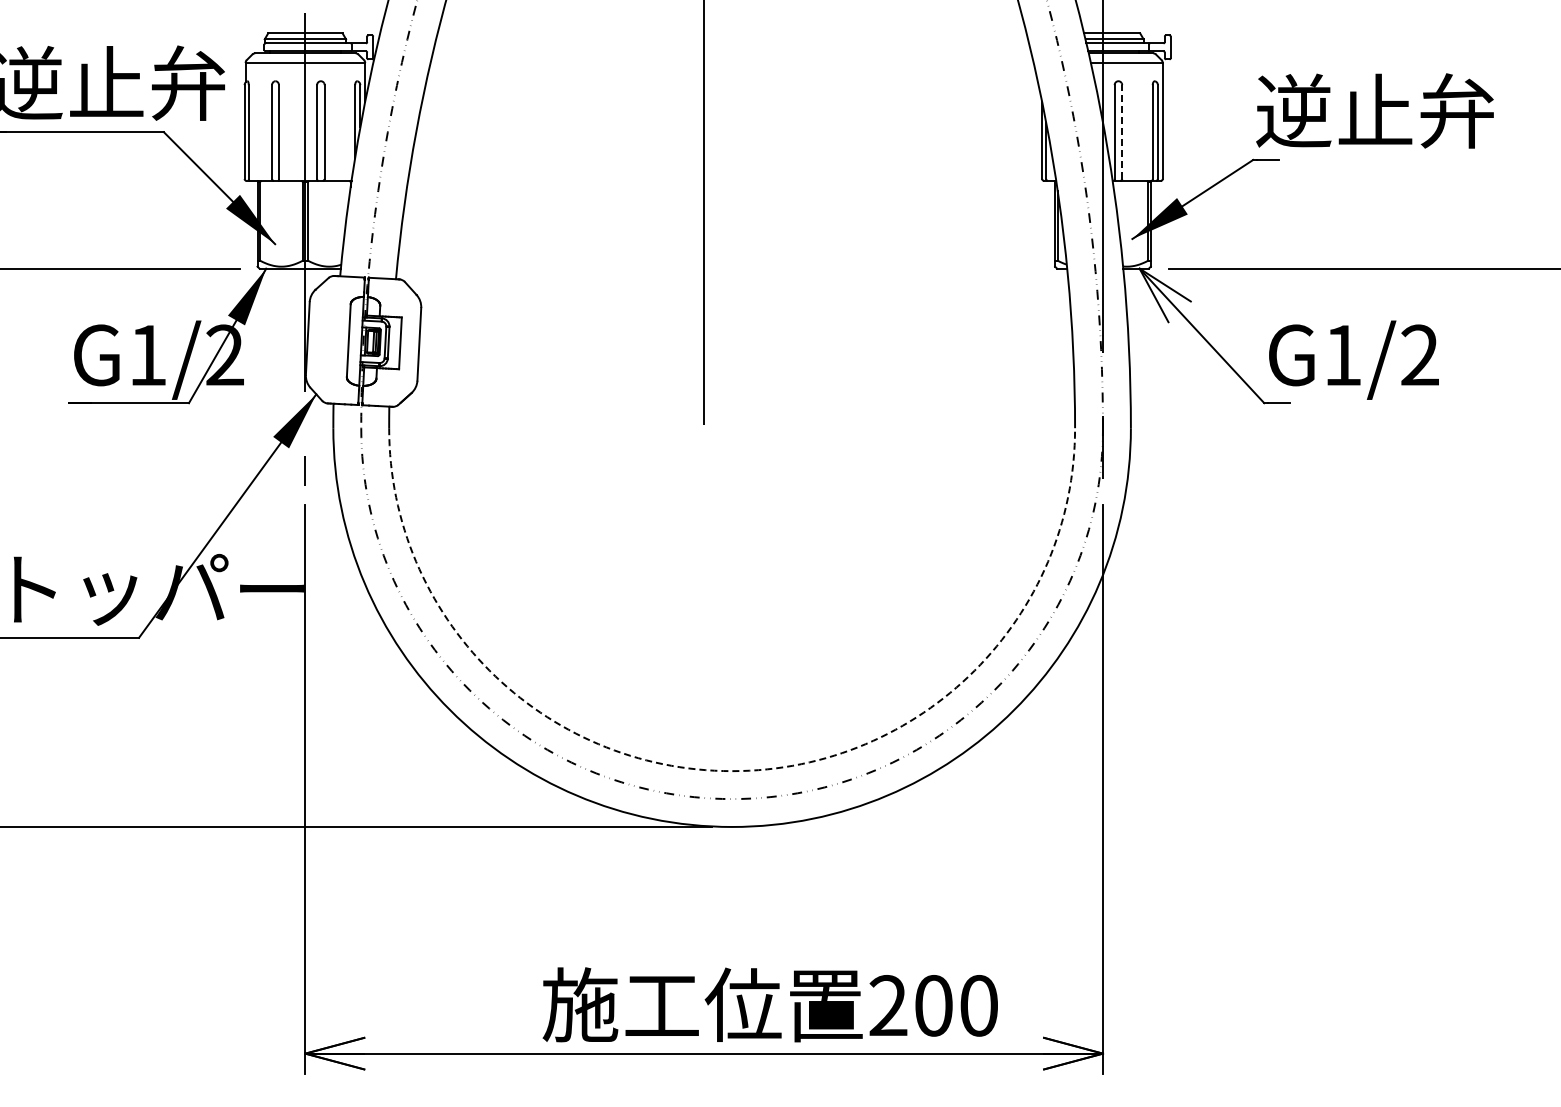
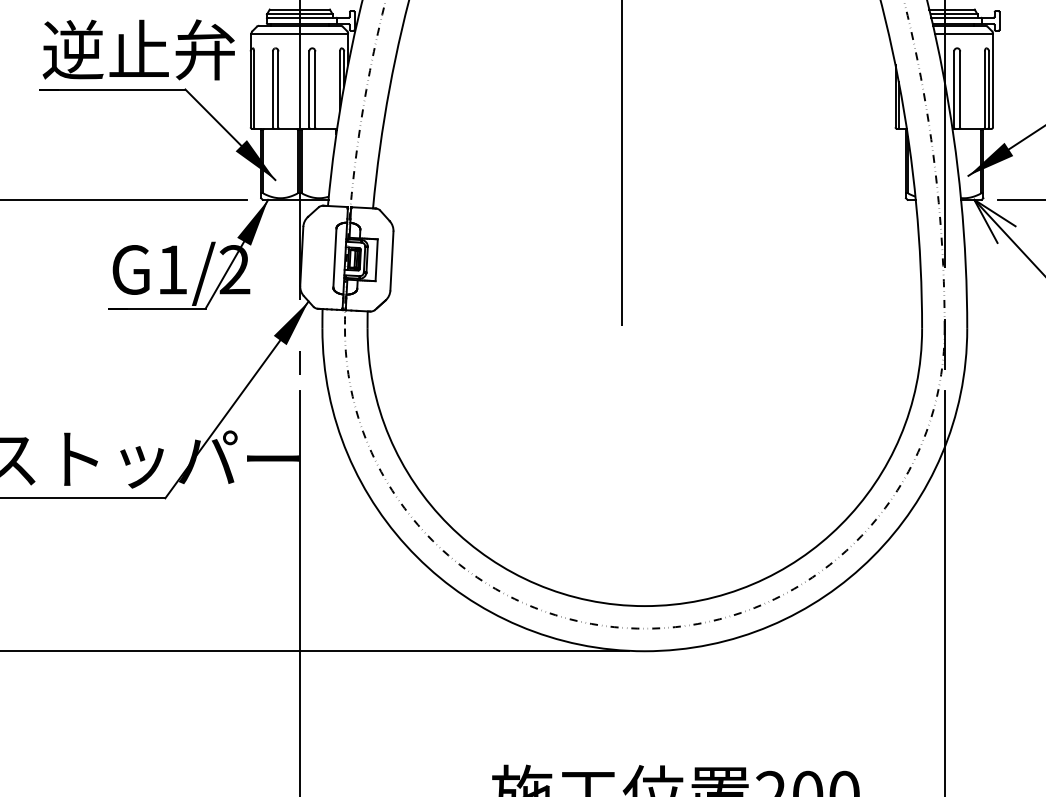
line: (1122, 132) -> (960, 89), dashed -> solid
arc: (732, 771) -> (645, 606), dashed -> solid

